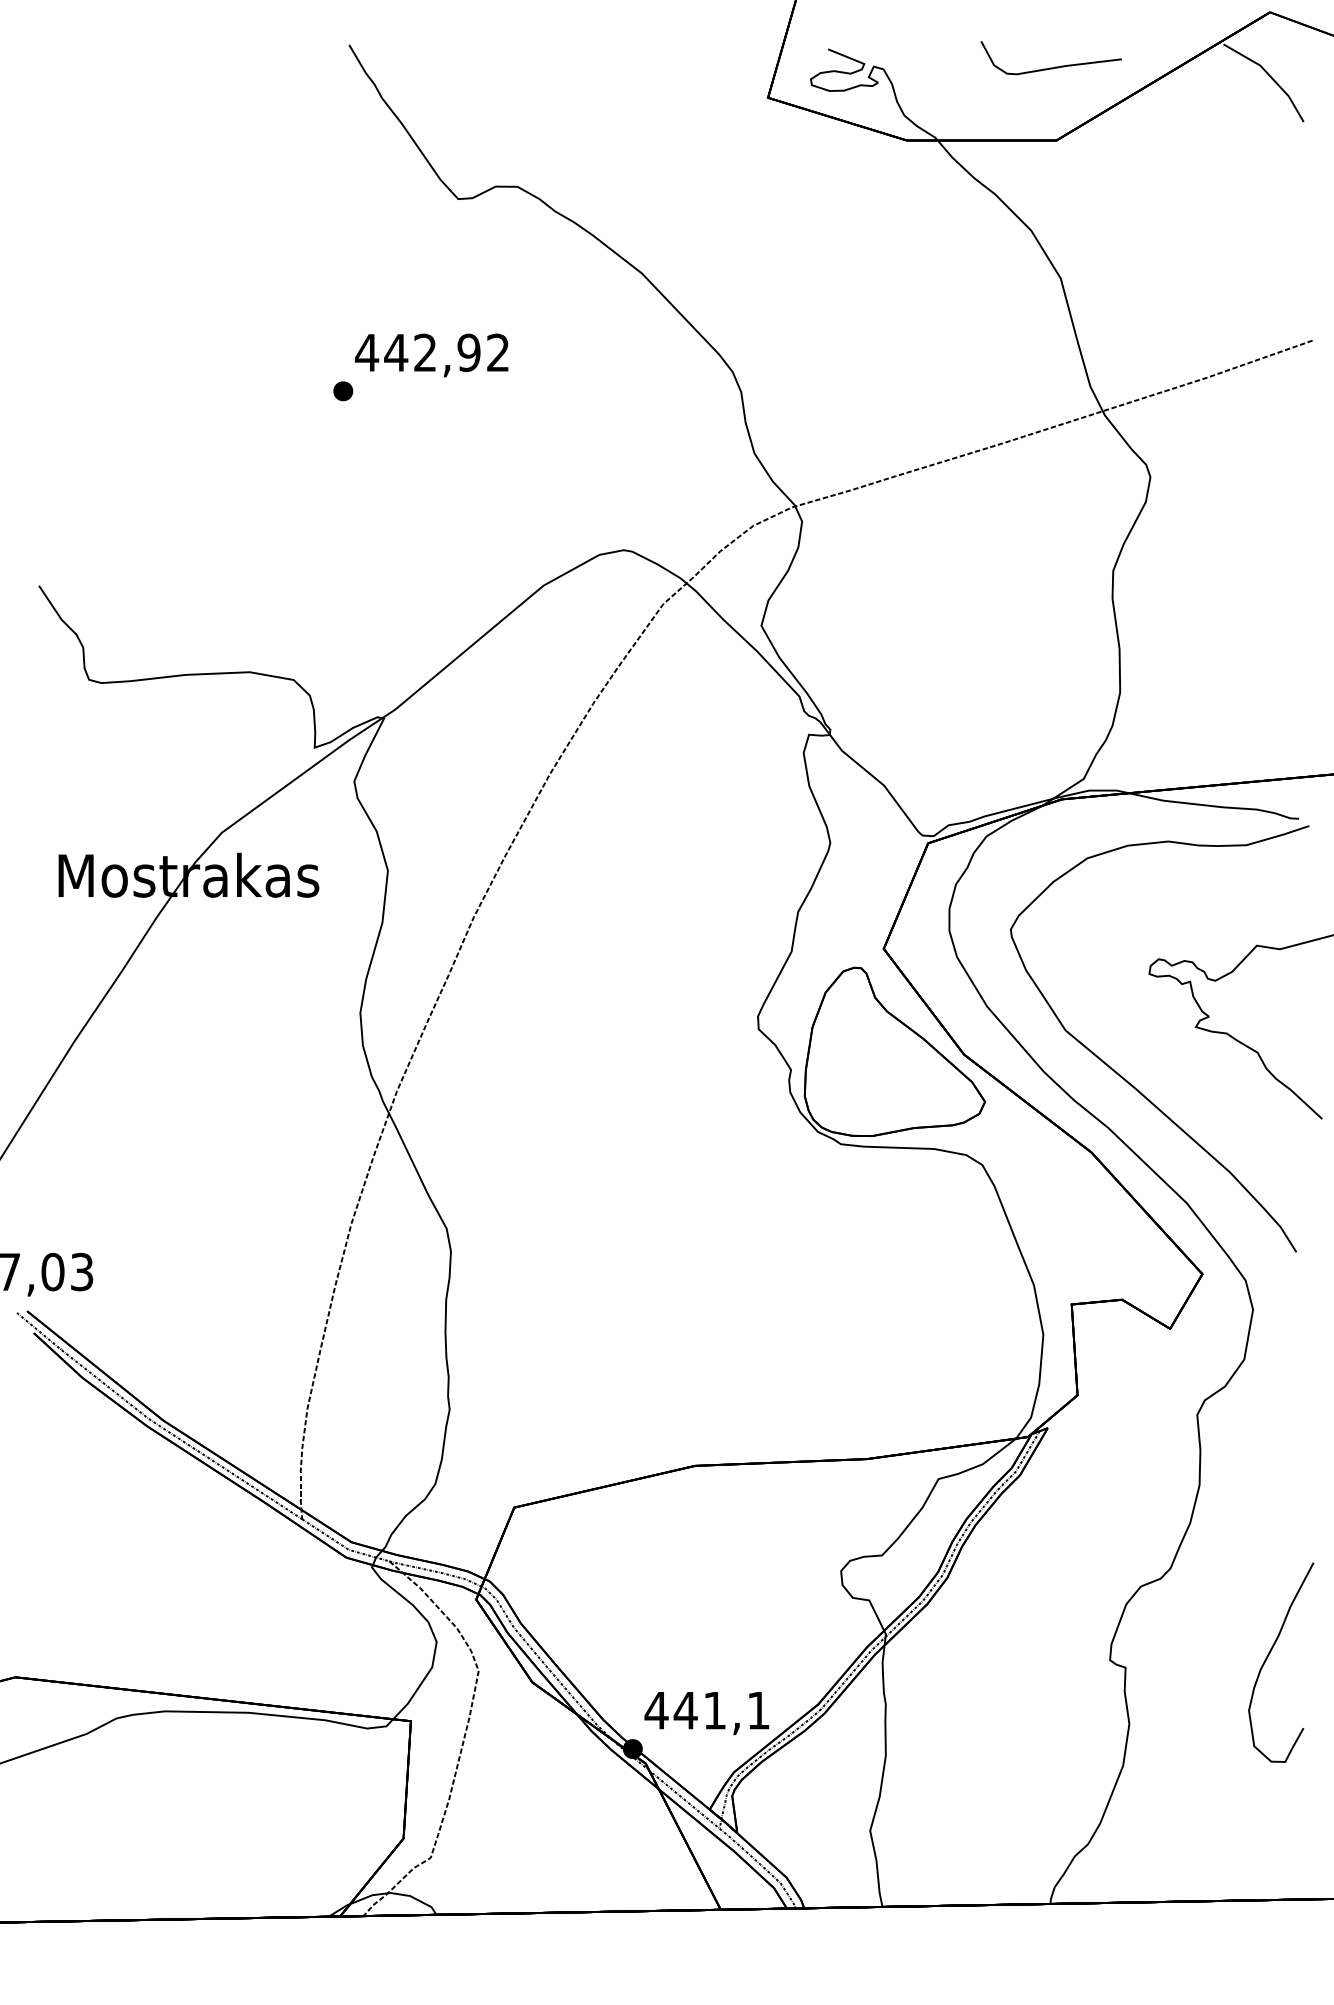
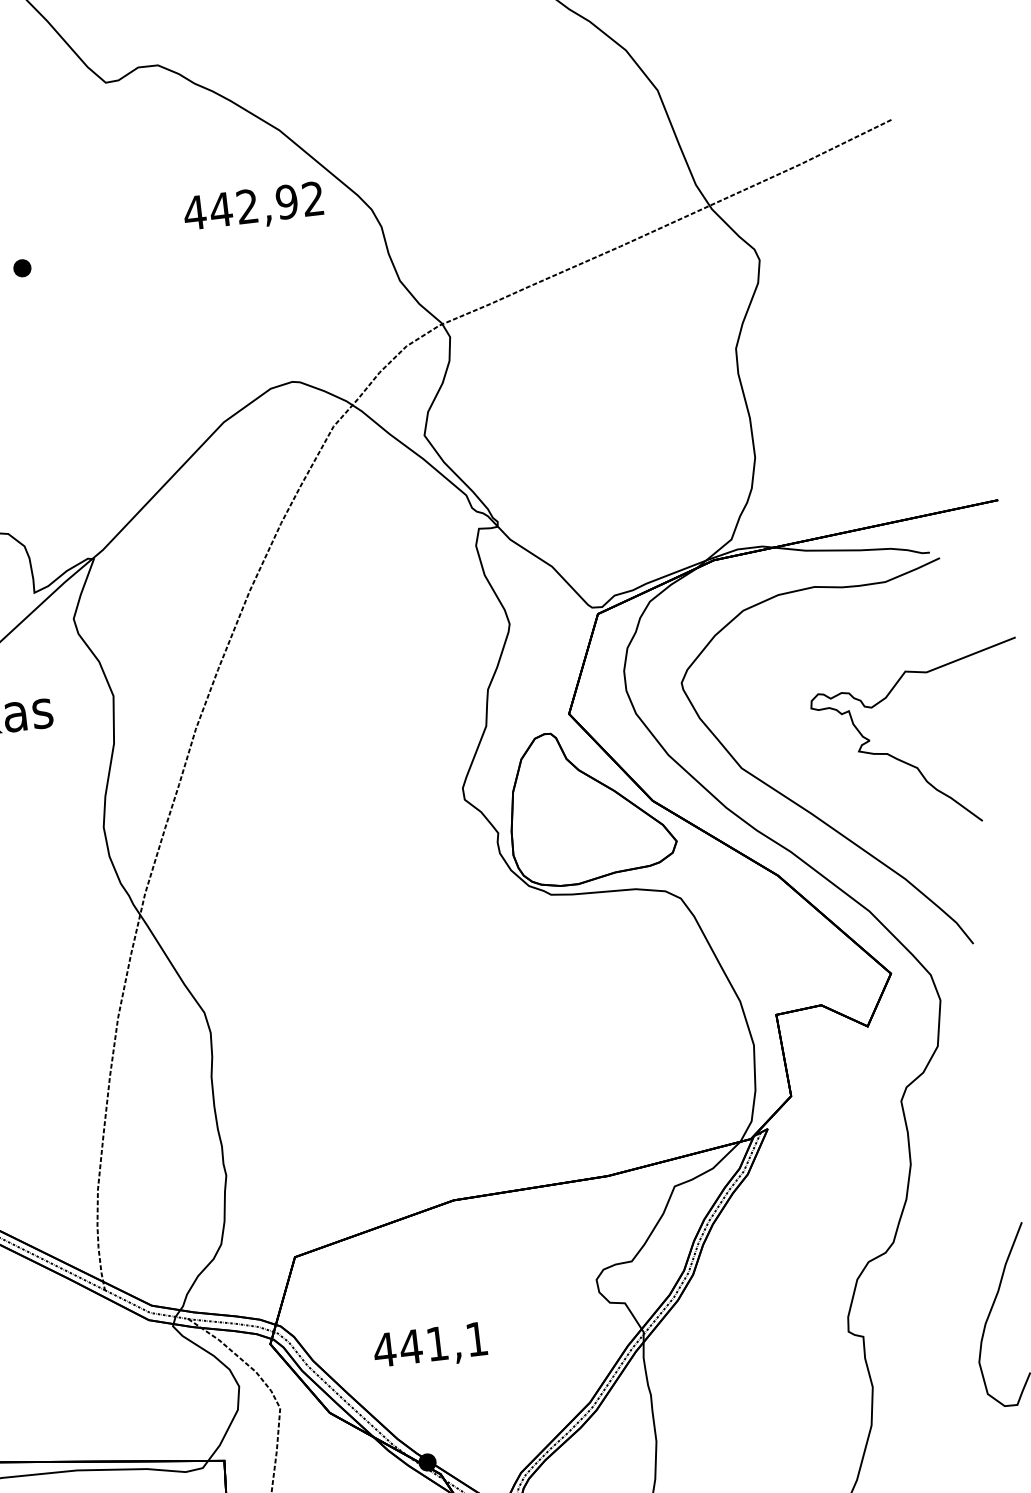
text: (431, 355) -> (253, 208), moved
text: (706, 1713) -> (430, 1347), moved

